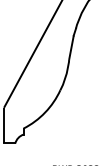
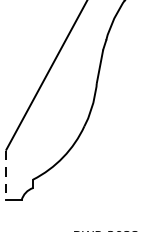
line: (4, 125) -> (6, 175), solid -> dashed

